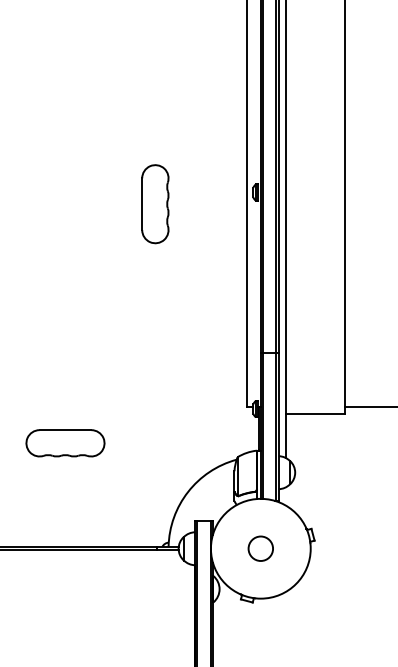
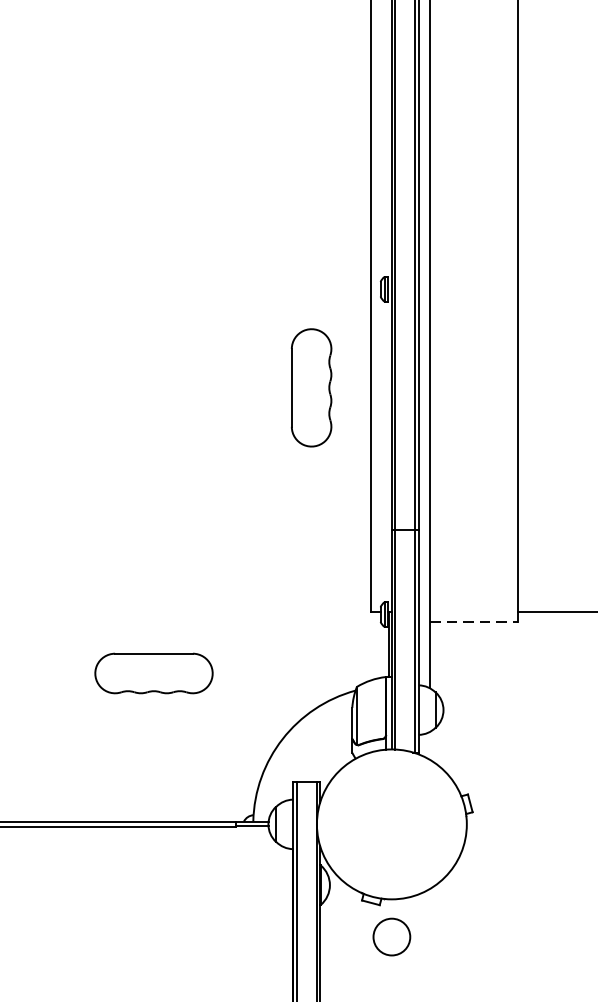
part: (155, 204) -> (311, 388), moved
line: (315, 414) -> (474, 622), solid -> dashed
part: (65, 443) -> (154, 673), moved
circle: (260, 548) -> (391, 936), moved

